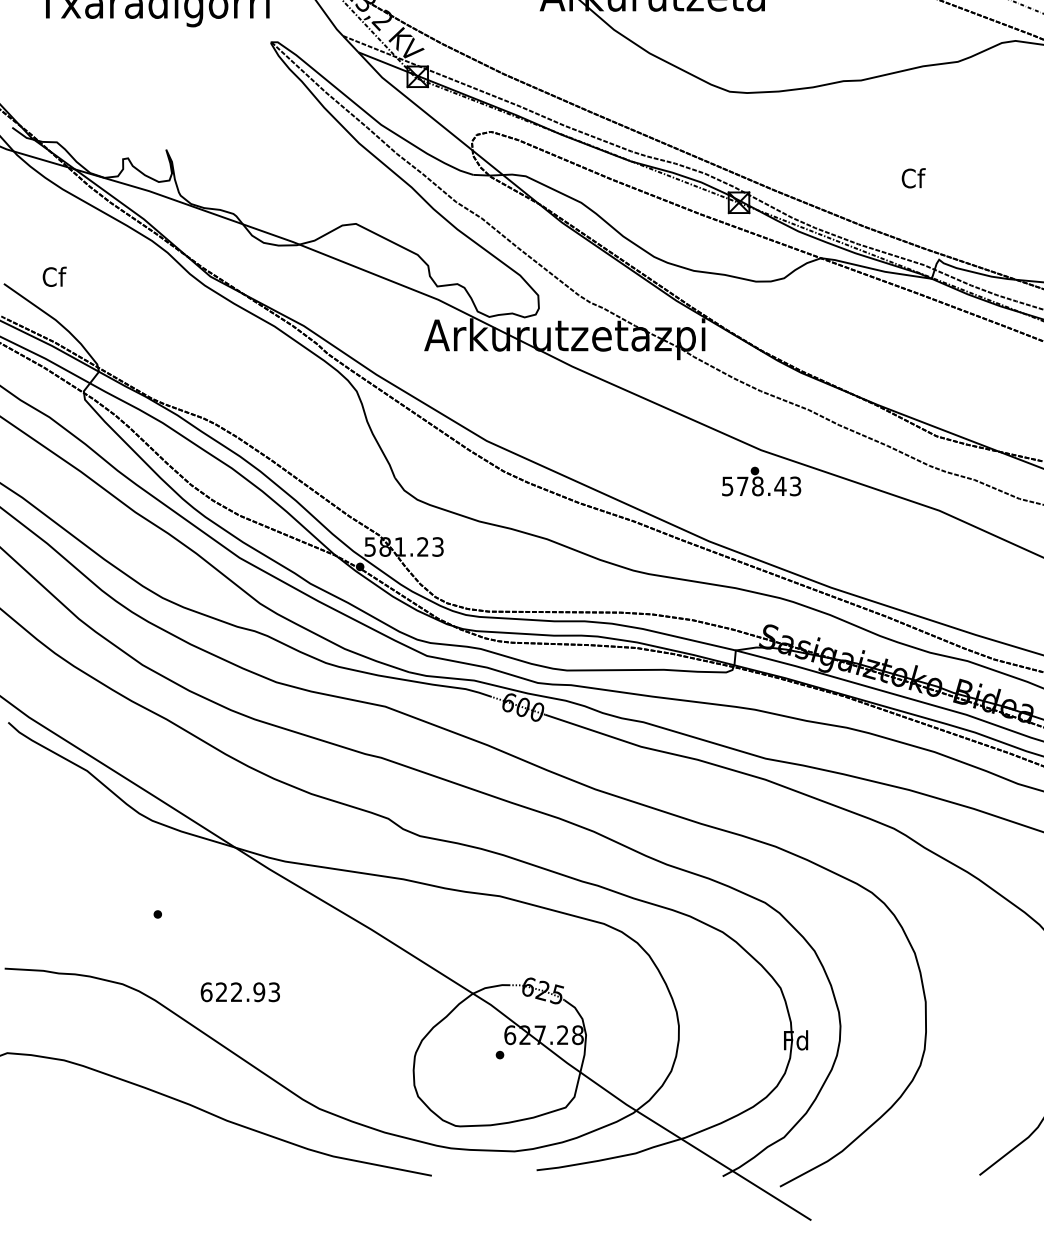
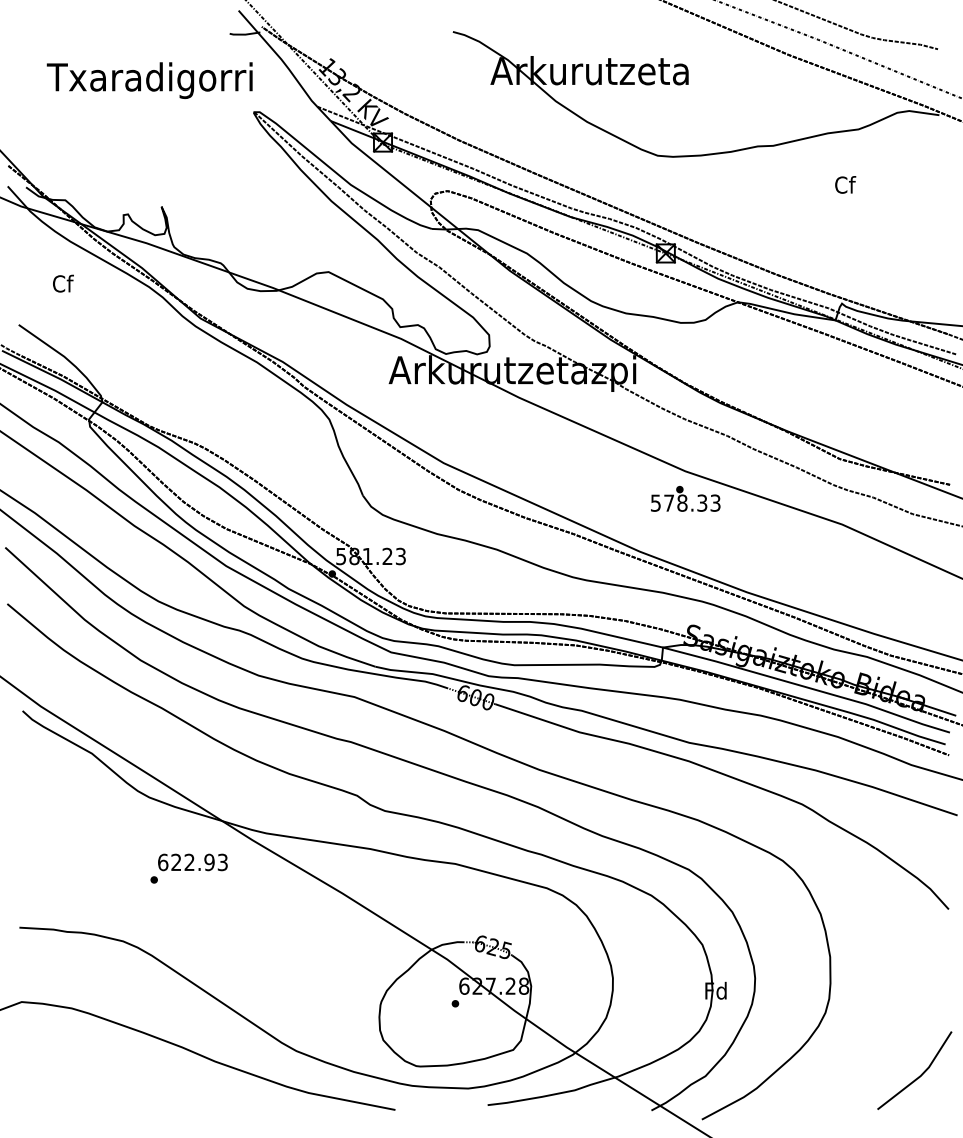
text: (913, 177) -> (845, 184), moved
text: (54, 276) -> (63, 283), moved
text: (779, 485) -> (701, 502), 578.43 -> 578.33
text: (239, 992) -> (192, 862), moved

